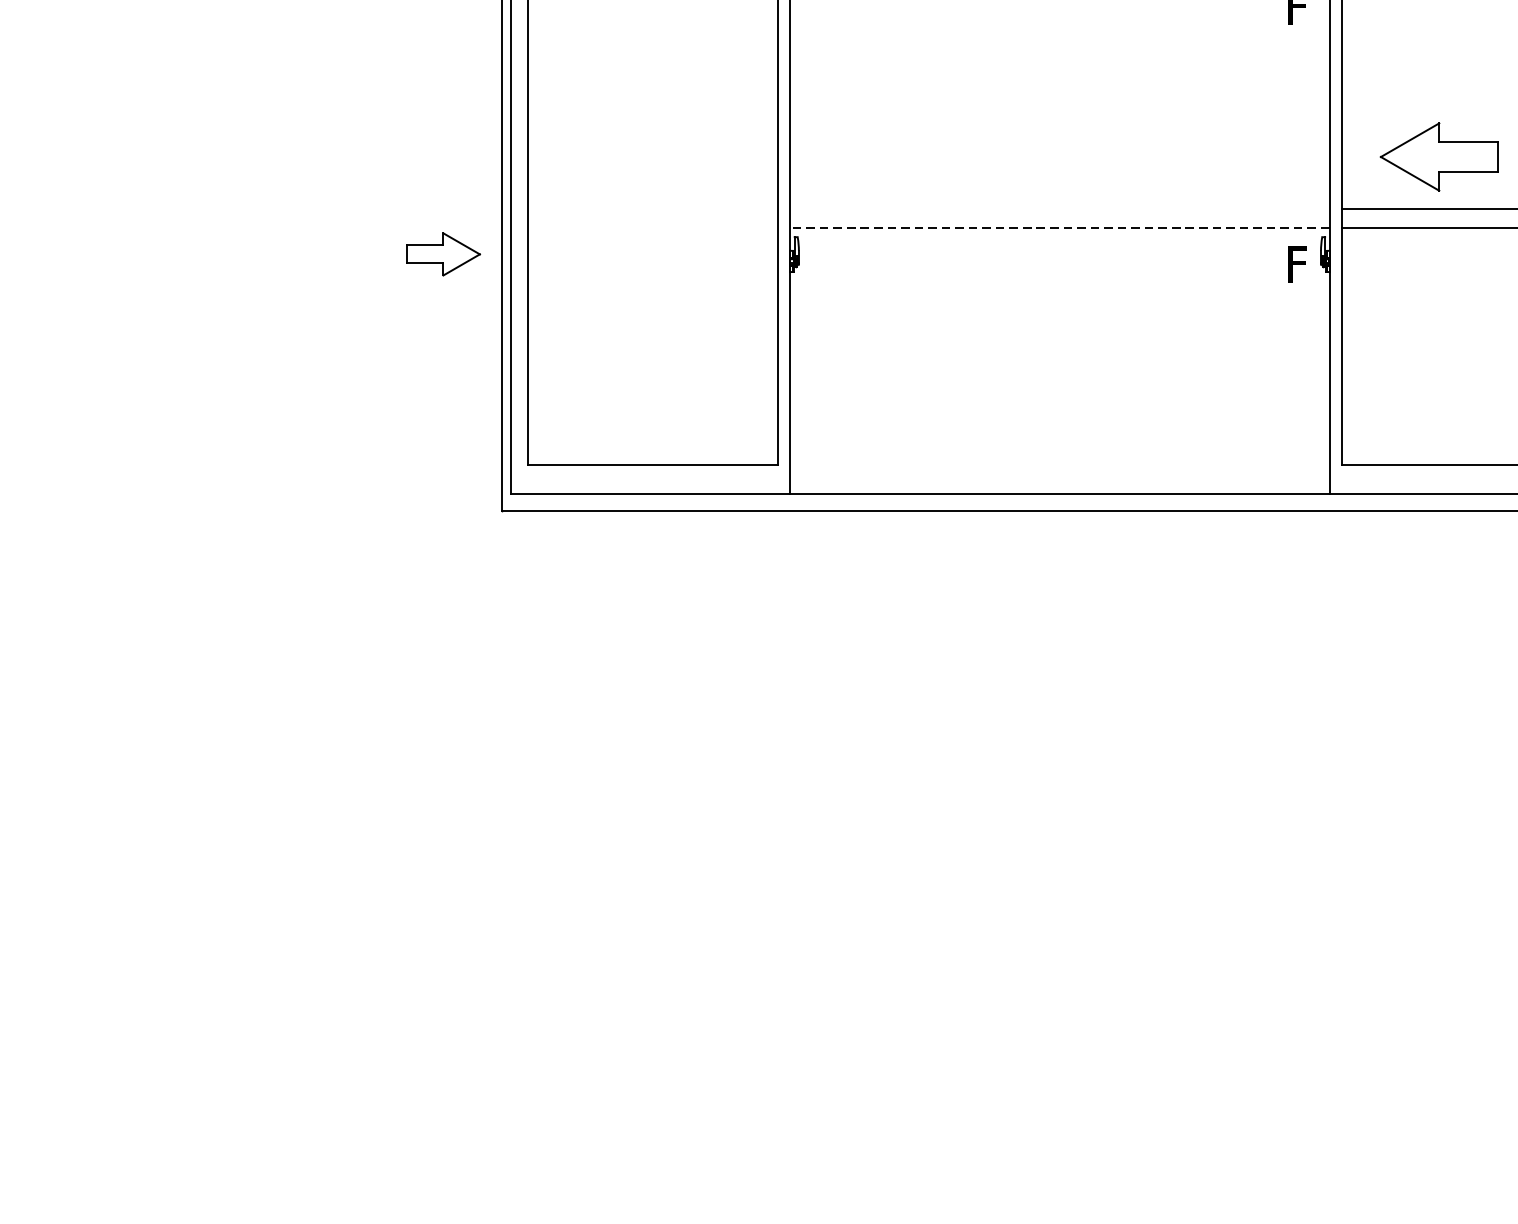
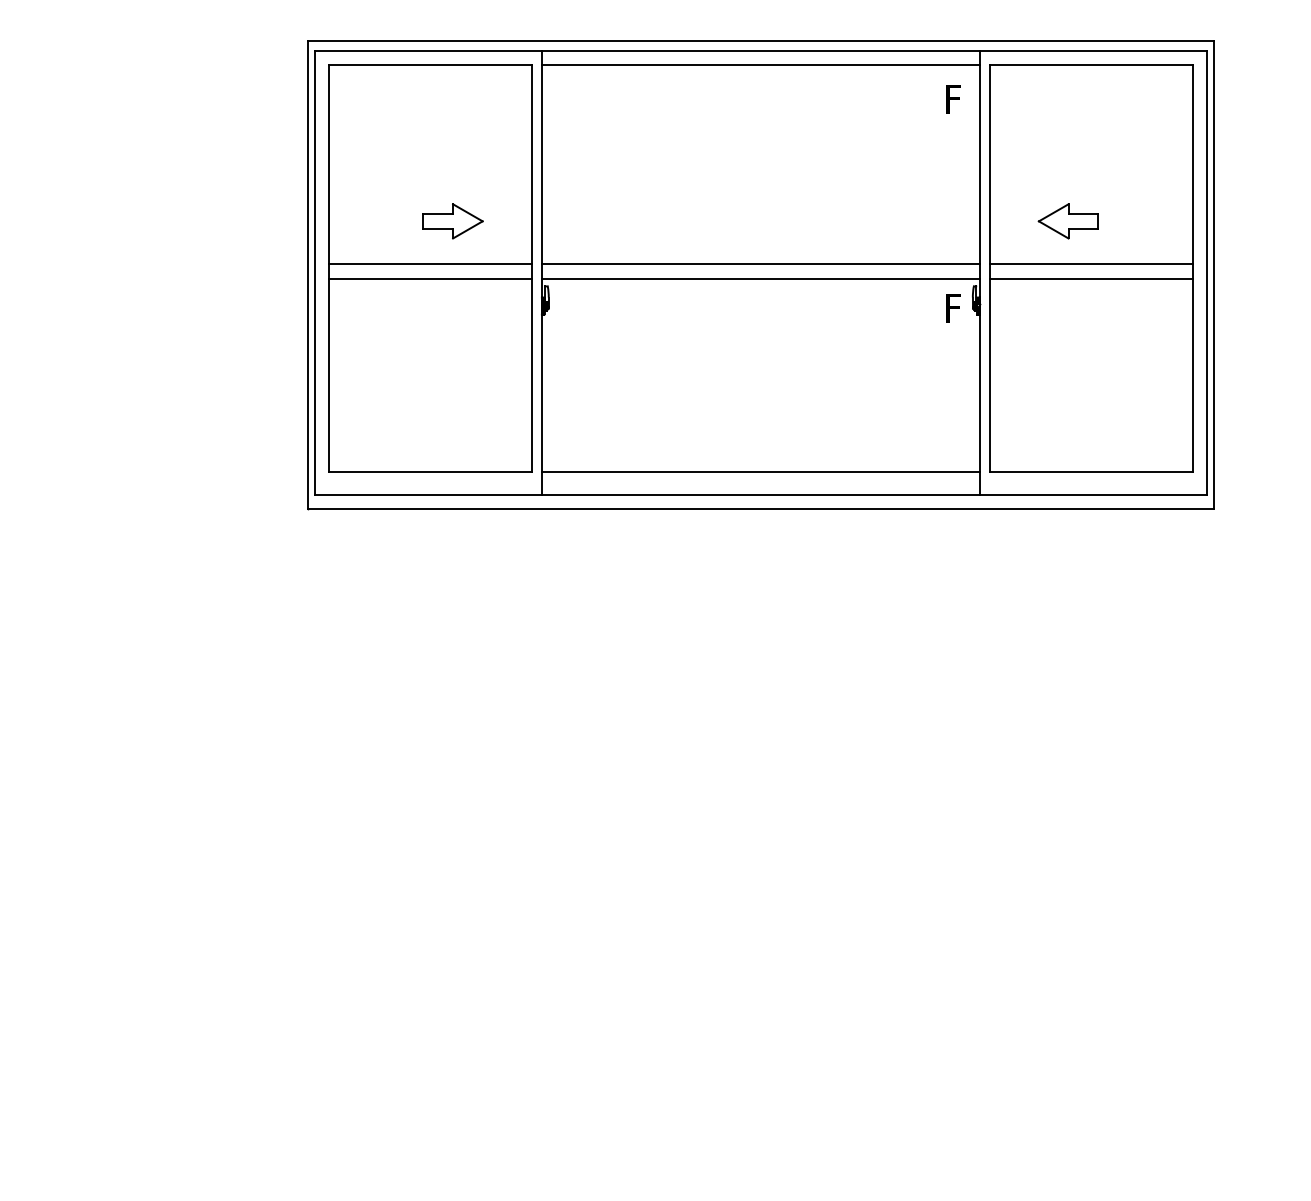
part: (1437, 157) -> (1067, 221), size x0.62
line: (653, 209) -> (430, 263), added
line: (1059, 209) -> (760, 263), added
line: (653, 227) -> (430, 278), added
line: (1059, 227) -> (760, 278), dashed -> solid
part: (442, 254) -> (452, 221), moved
line: (1059, 465) -> (760, 471), added

